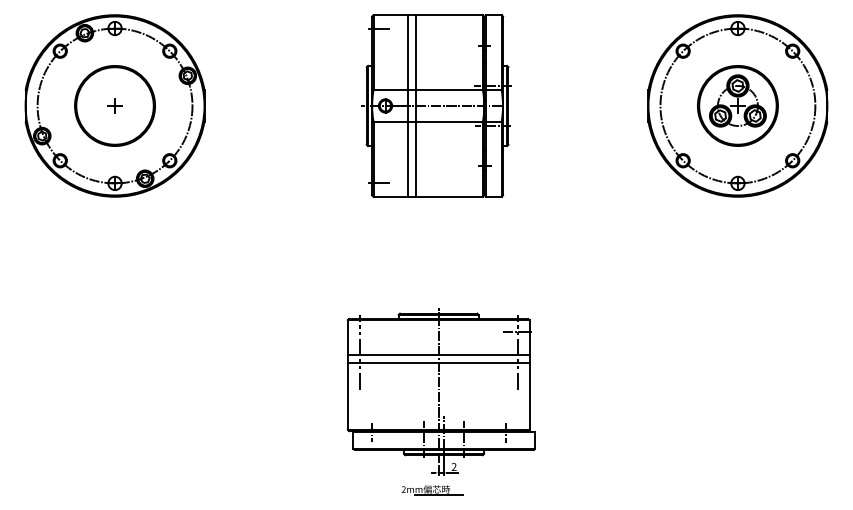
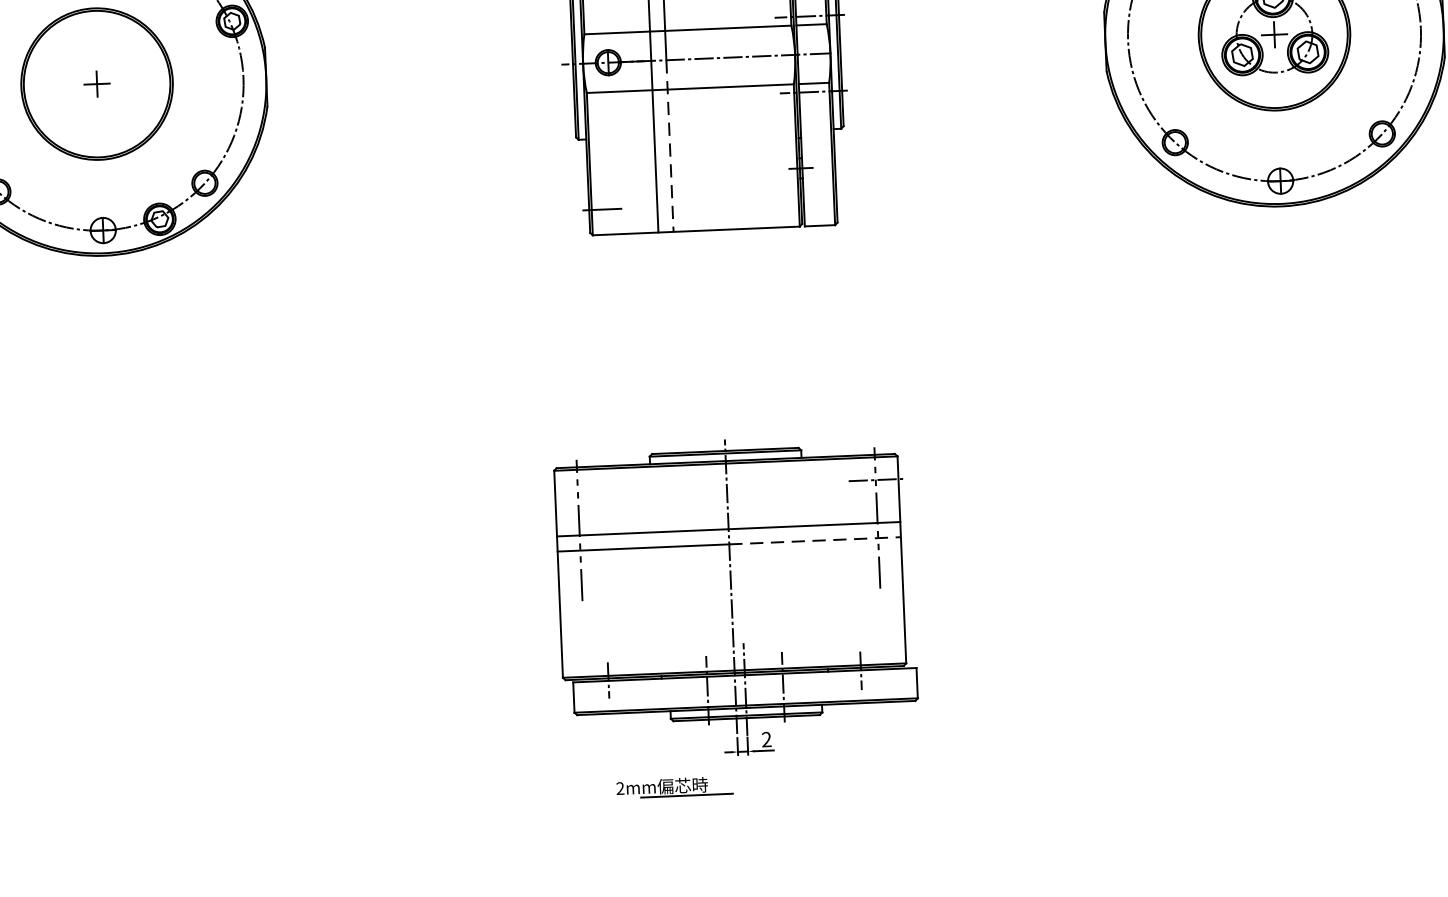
line: (416, 151) -> (670, 146), solid -> dashed
line: (484, 363) -> (815, 541), solid -> dashed
part: (432, 490) -> (674, 788), moved

